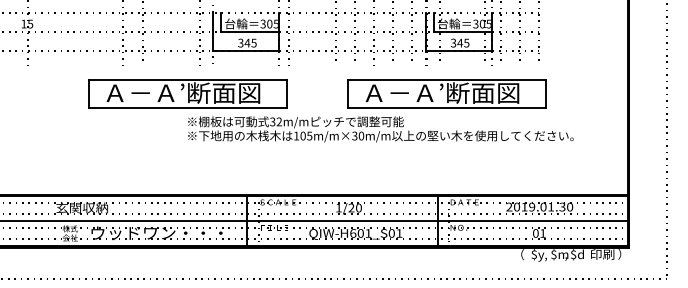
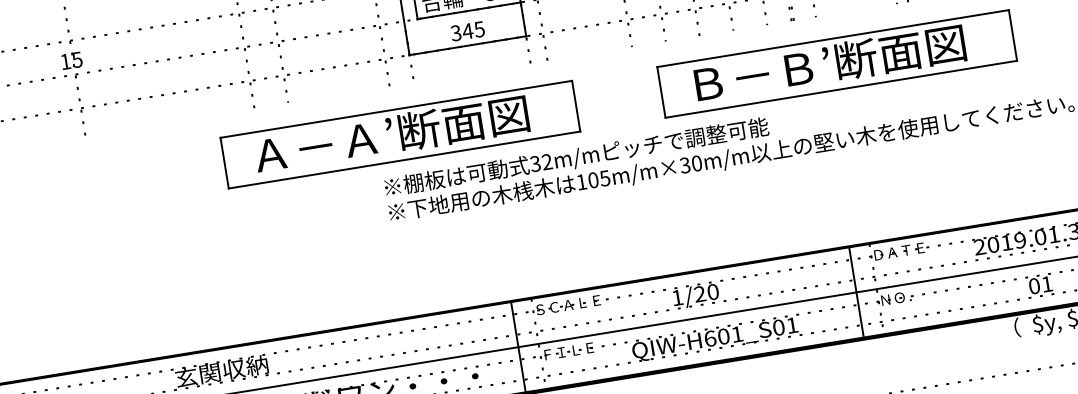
text: (399, 92) -> (751, 75), Ａ－Ａ’断面図 -> Ｂ－Ｂ’断面図
part: (187, 93) -> (398, 134), moved

